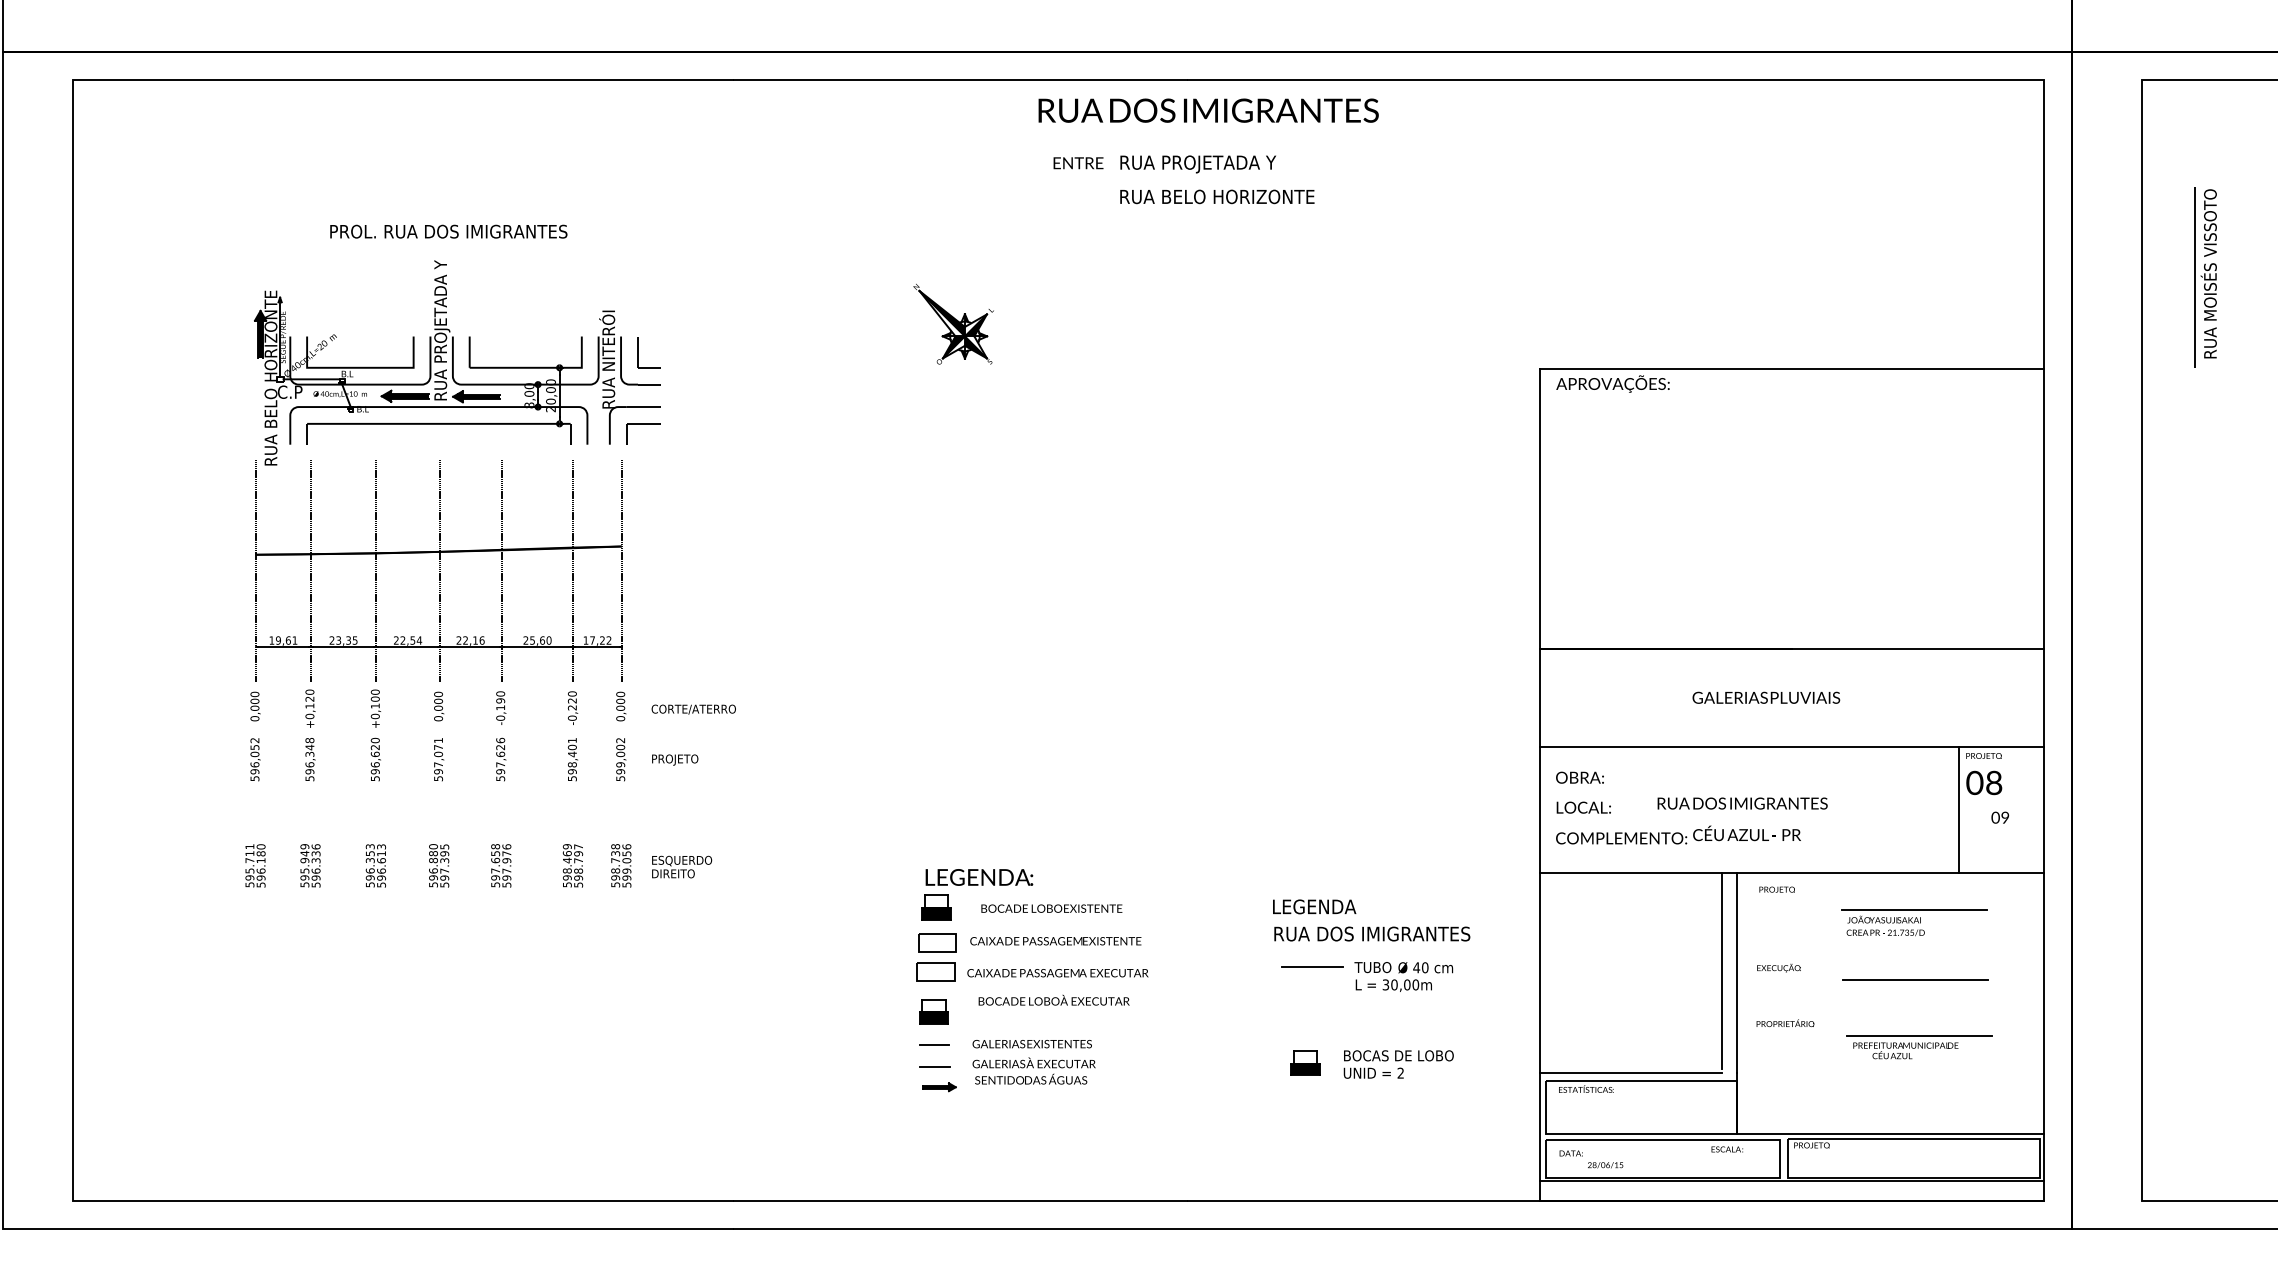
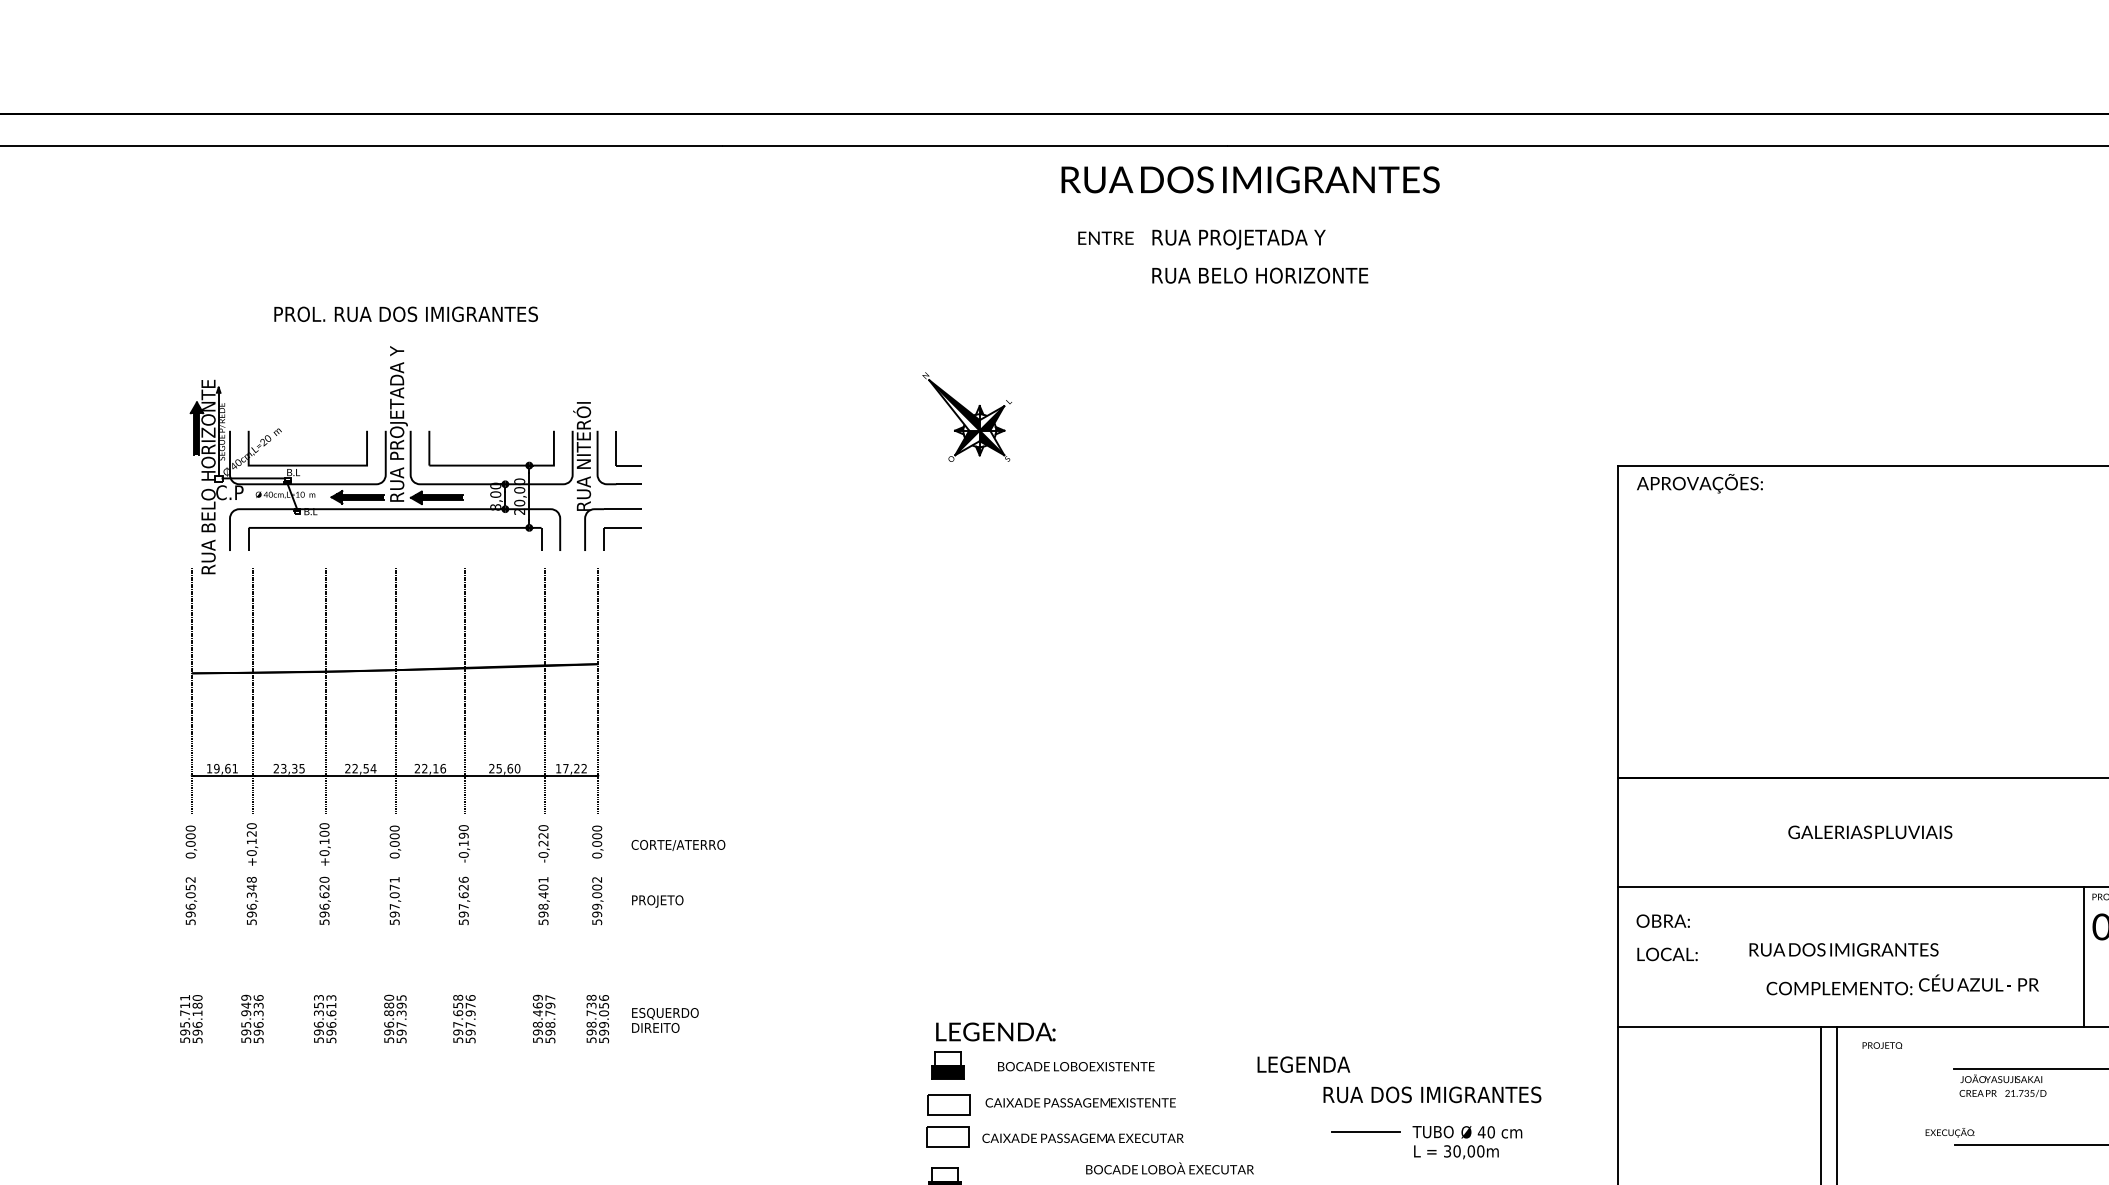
text: (1678, 834) -> (1902, 984), moved
text: (1314, 906) -> (1303, 1064), moved
text: (1778, 968) -> (1949, 1133), moved
text: (1053, 999) -> (1169, 1167), moved

